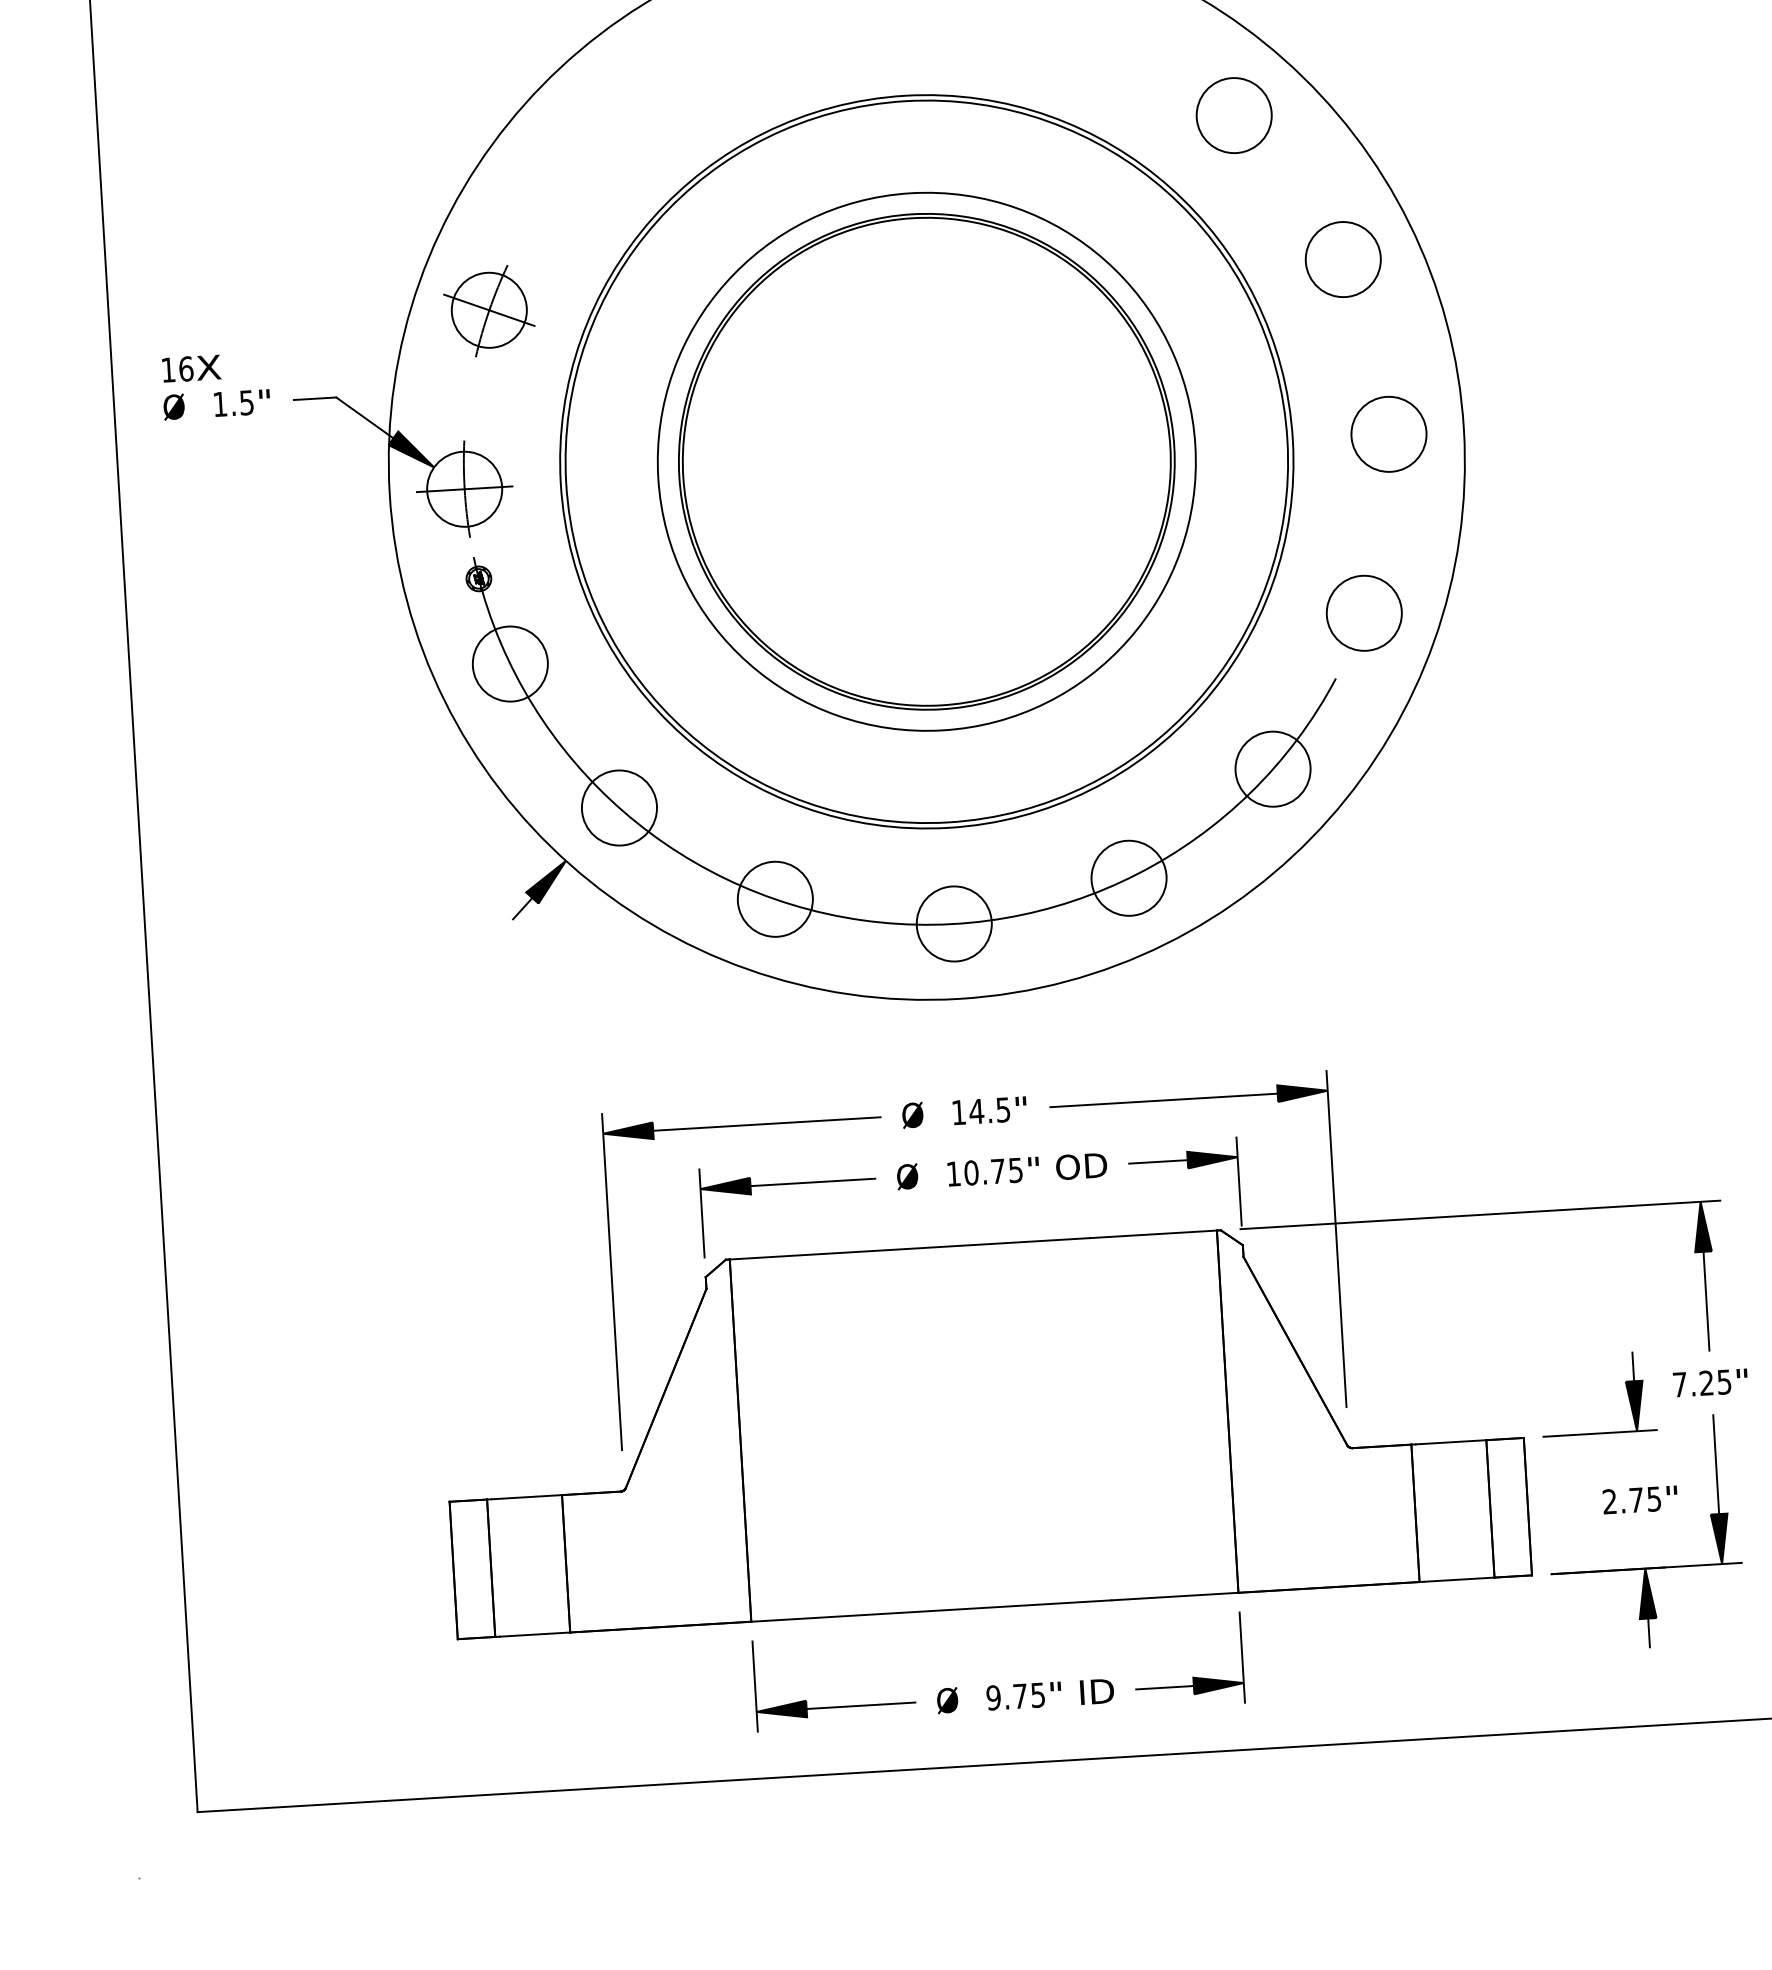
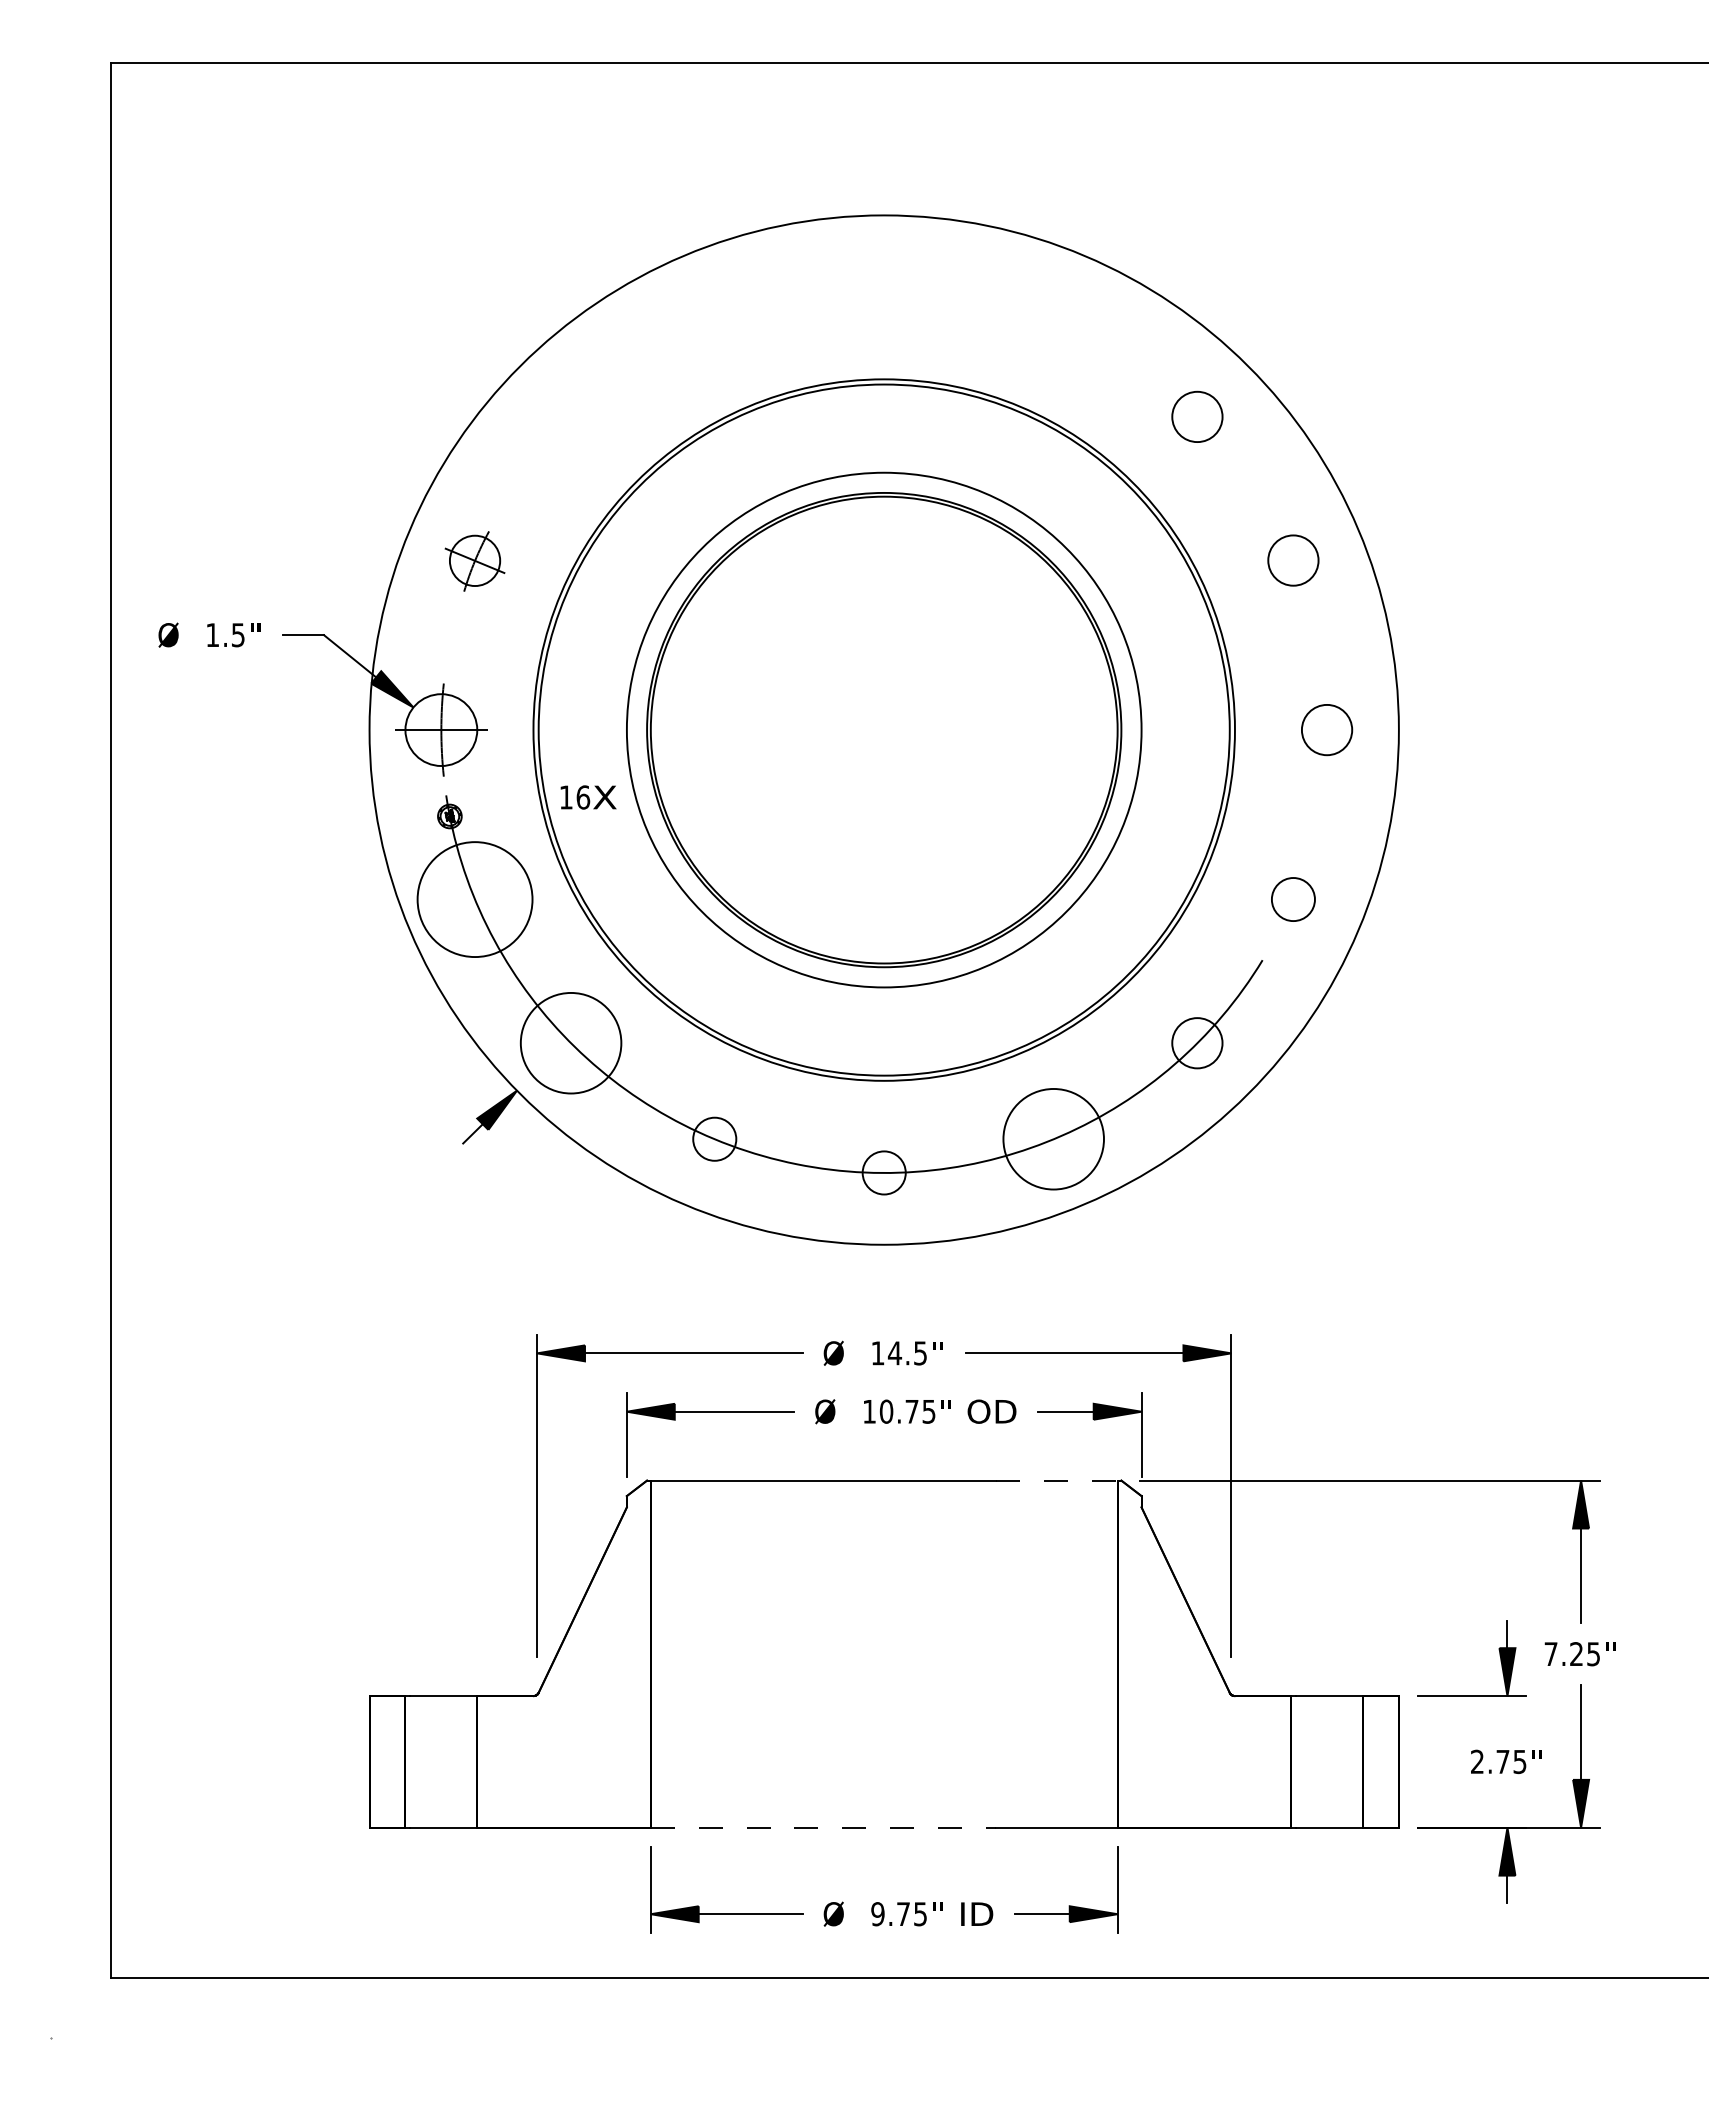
circle: (1234, 115) -> (1197, 416), size x0.7
circle: (1343, 259) -> (1293, 560), size x0.7
part: (488, 311) -> (474, 561), size x0.7
text: (191, 368) -> (588, 797), moved
circle: (1388, 433) -> (1326, 729), size x0.7
circle: (1364, 613) -> (1293, 899), size x0.6
circle: (509, 664) -> (474, 899), size x1.6
circle: (1273, 769) -> (1197, 1043), size x0.7
circle: (619, 808) -> (571, 1043), size x1.4
circle: (1128, 878) -> (1053, 1139), size x1.4
circle: (775, 899) -> (714, 1139), size x0.6
circle: (954, 923) -> (884, 1172), size x0.6
line: (1153, 1234) -> (1056, 1480), solid -> dashed
line: (931, 1610) -> (823, 1827), solid -> dashed

